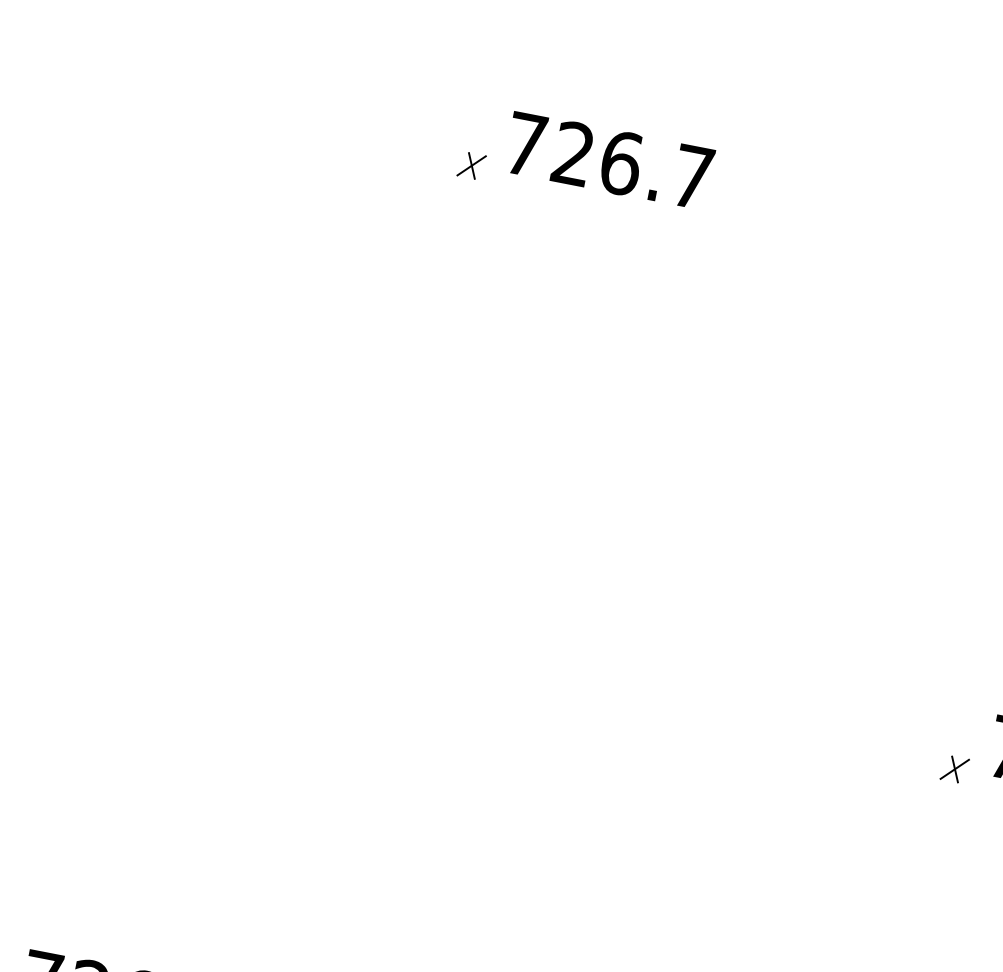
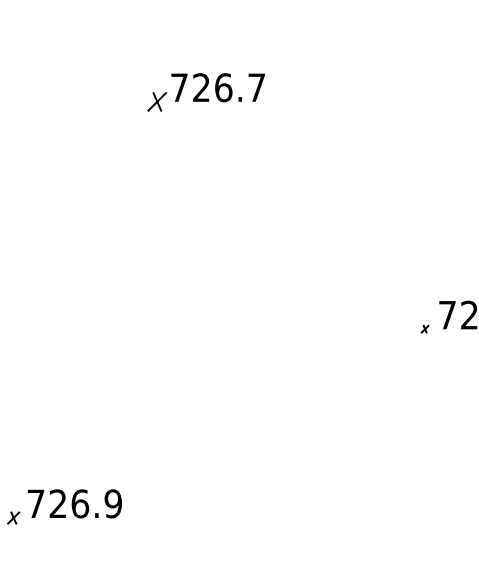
part: (470, 164) -> (156, 101), size x1.6
part: (953, 767) -> (424, 328), size x0.6

